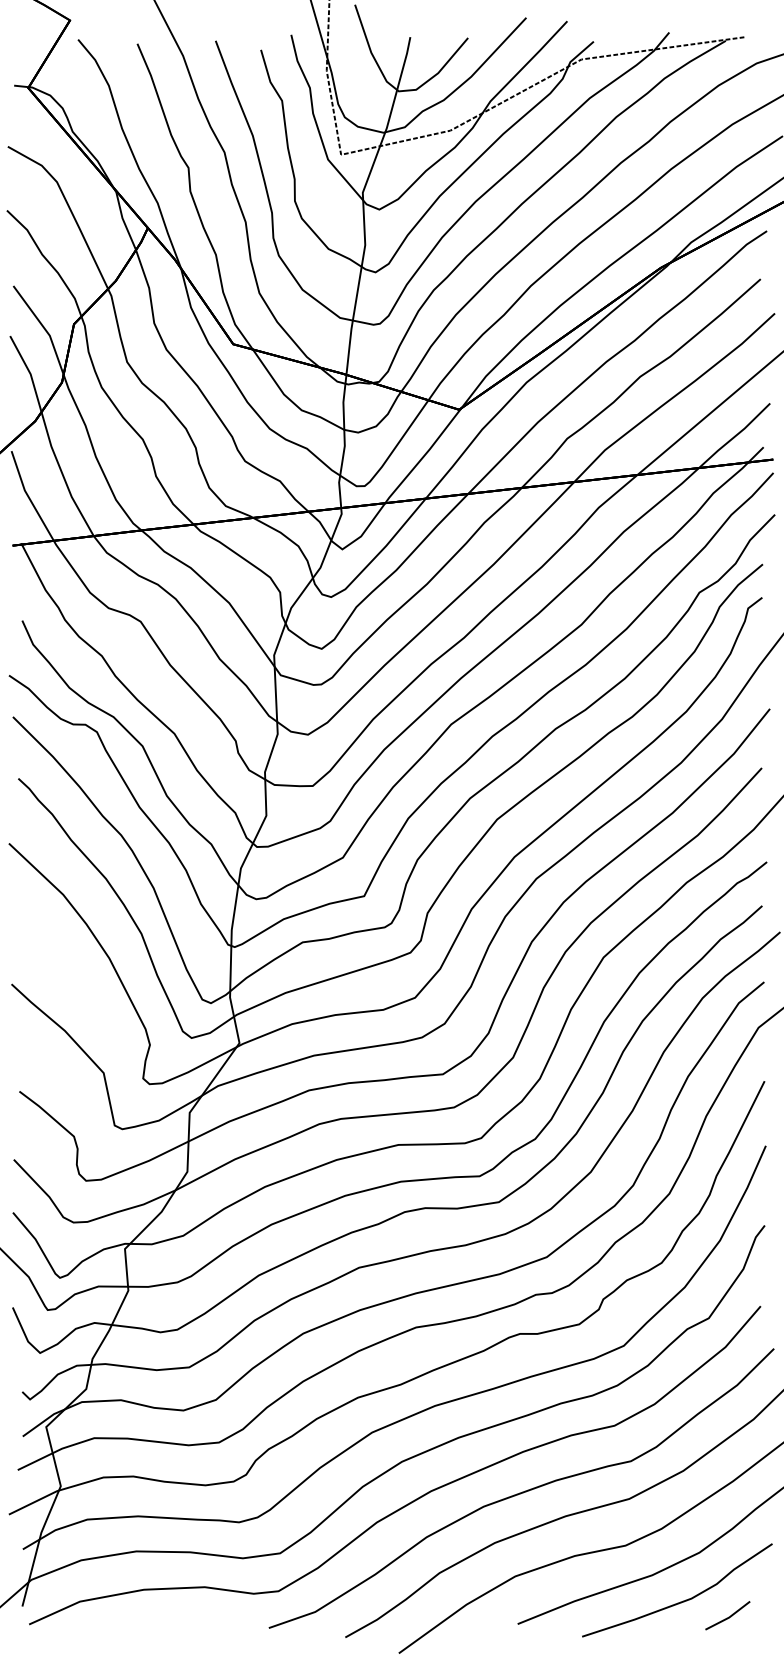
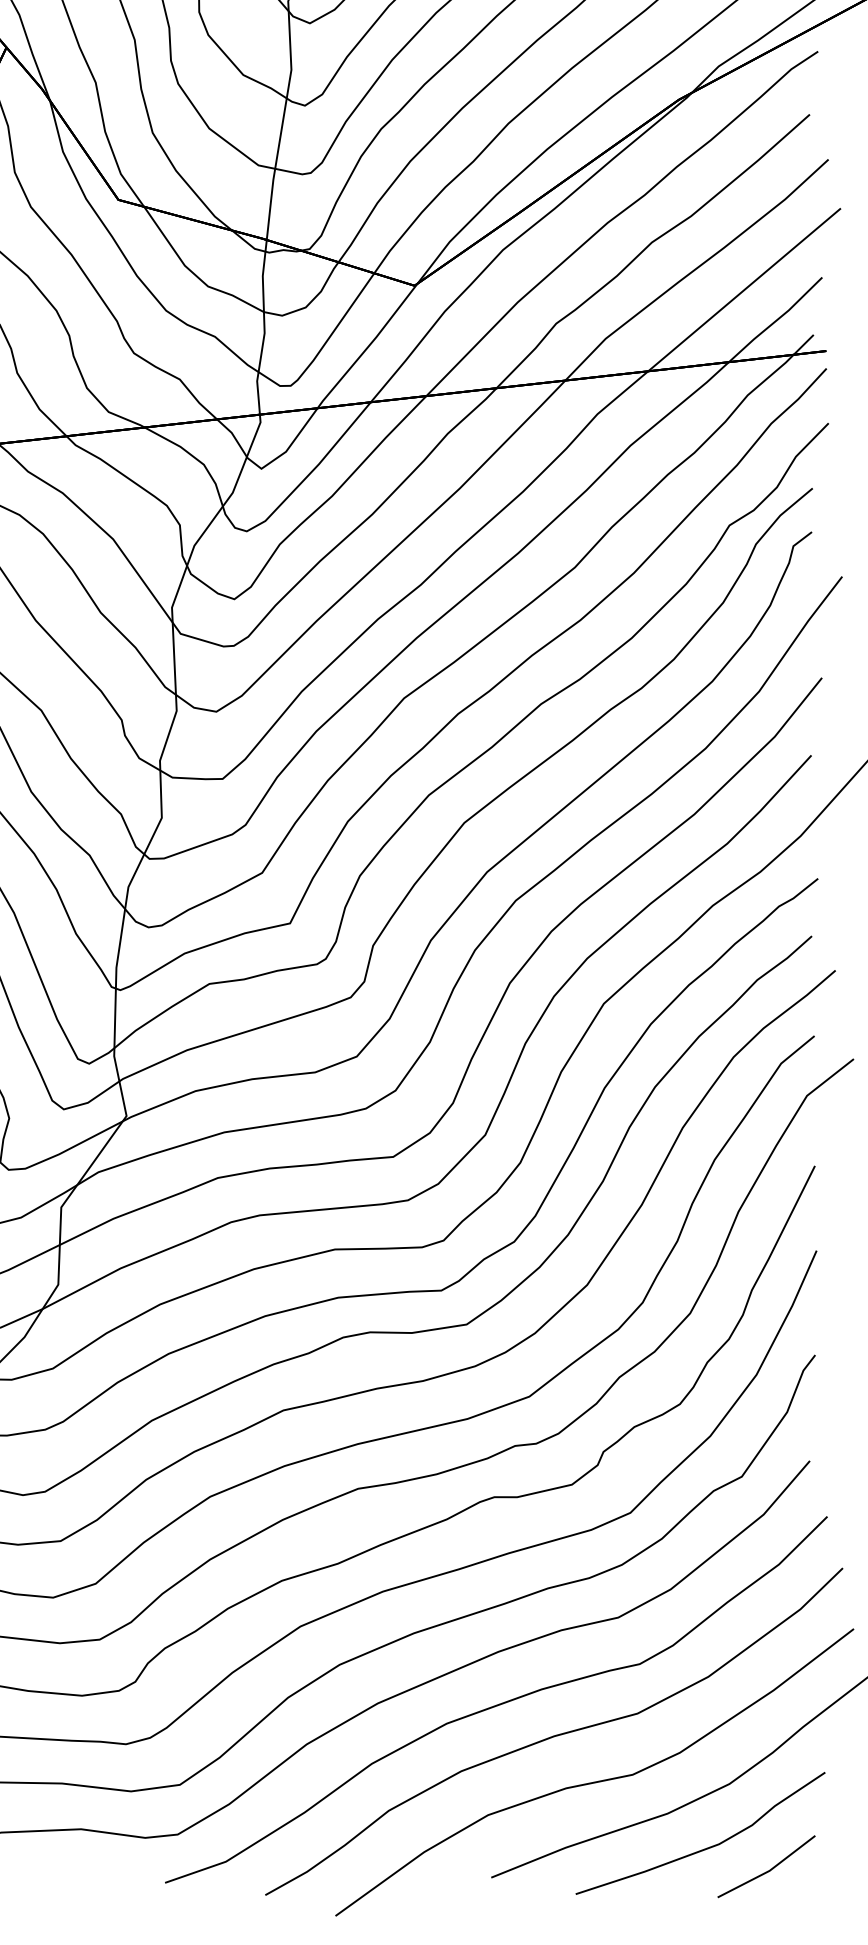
part: (727, 1615) -> (766, 1866), size x1.67

